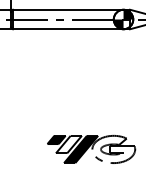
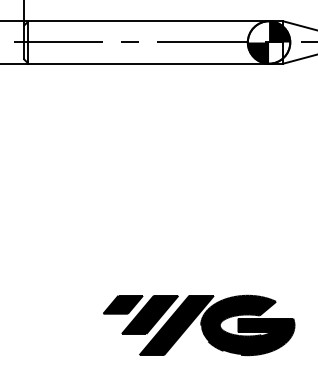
fill: (68, 144) -> (149, 314), added
fill: (113, 149) -> (247, 325), added

